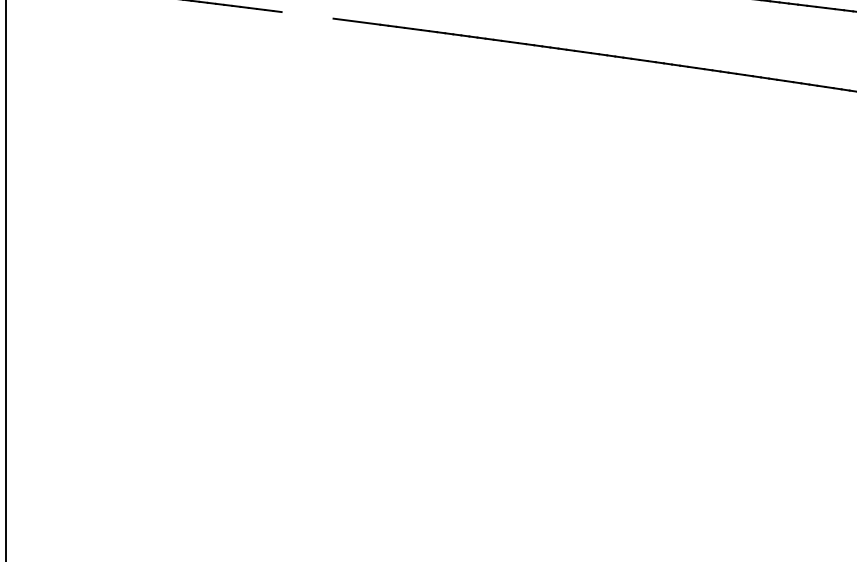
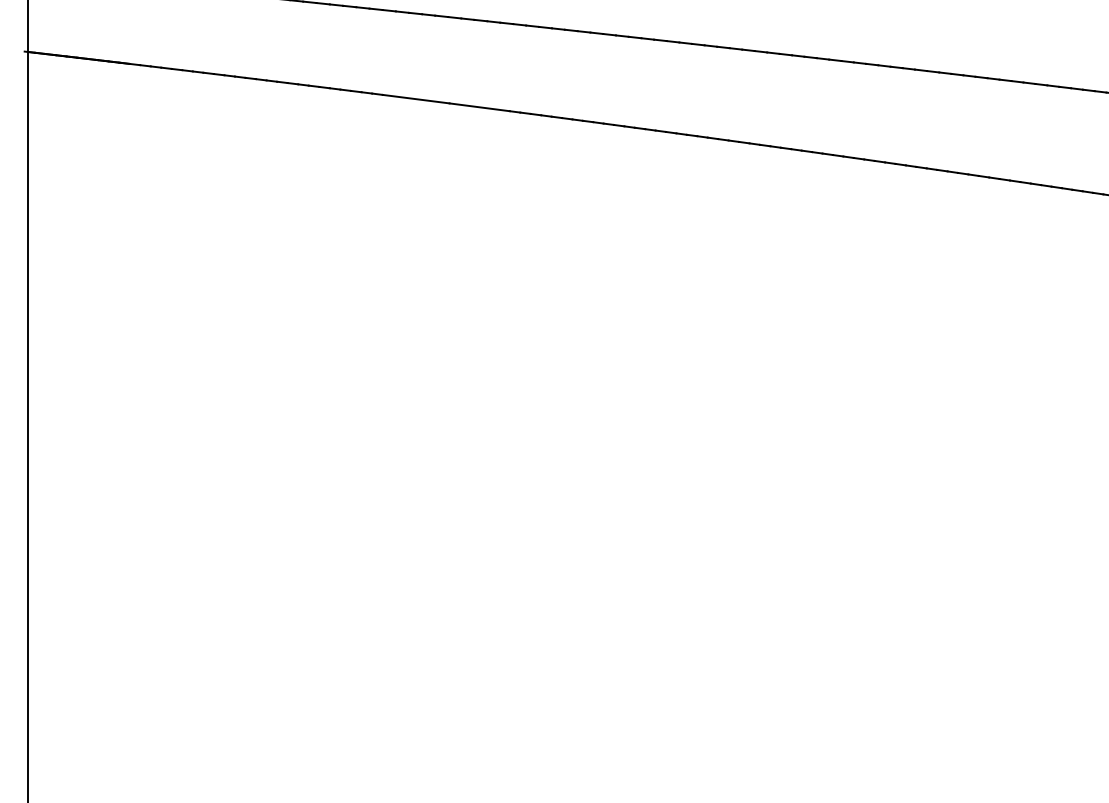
line: (307, 14) -> (415, 98), added

